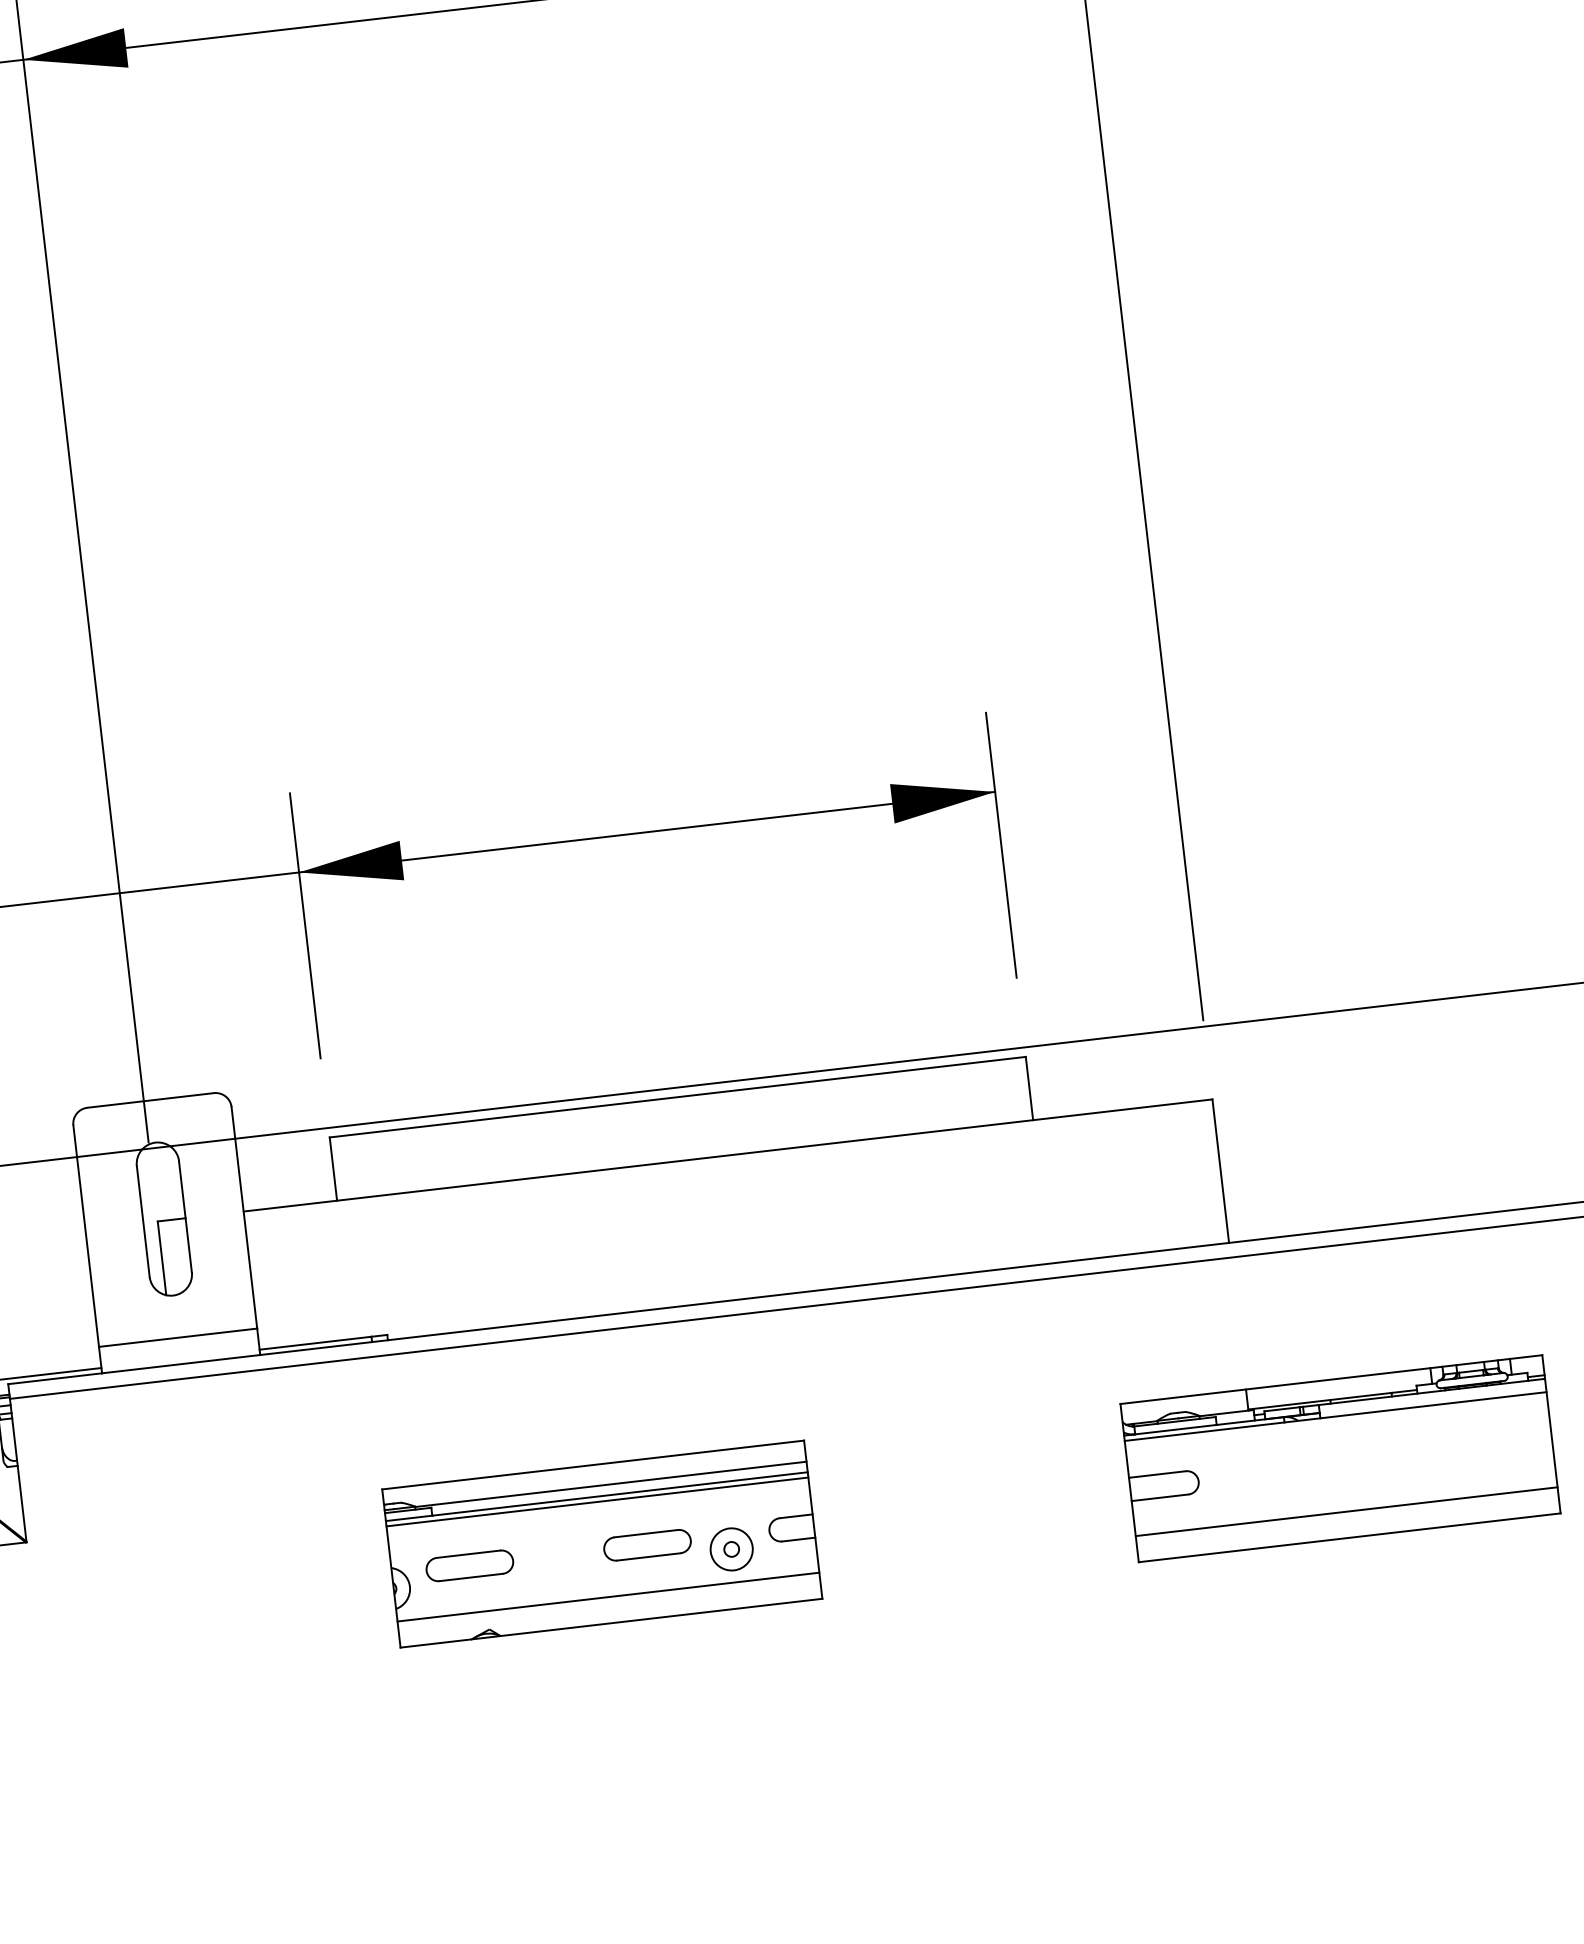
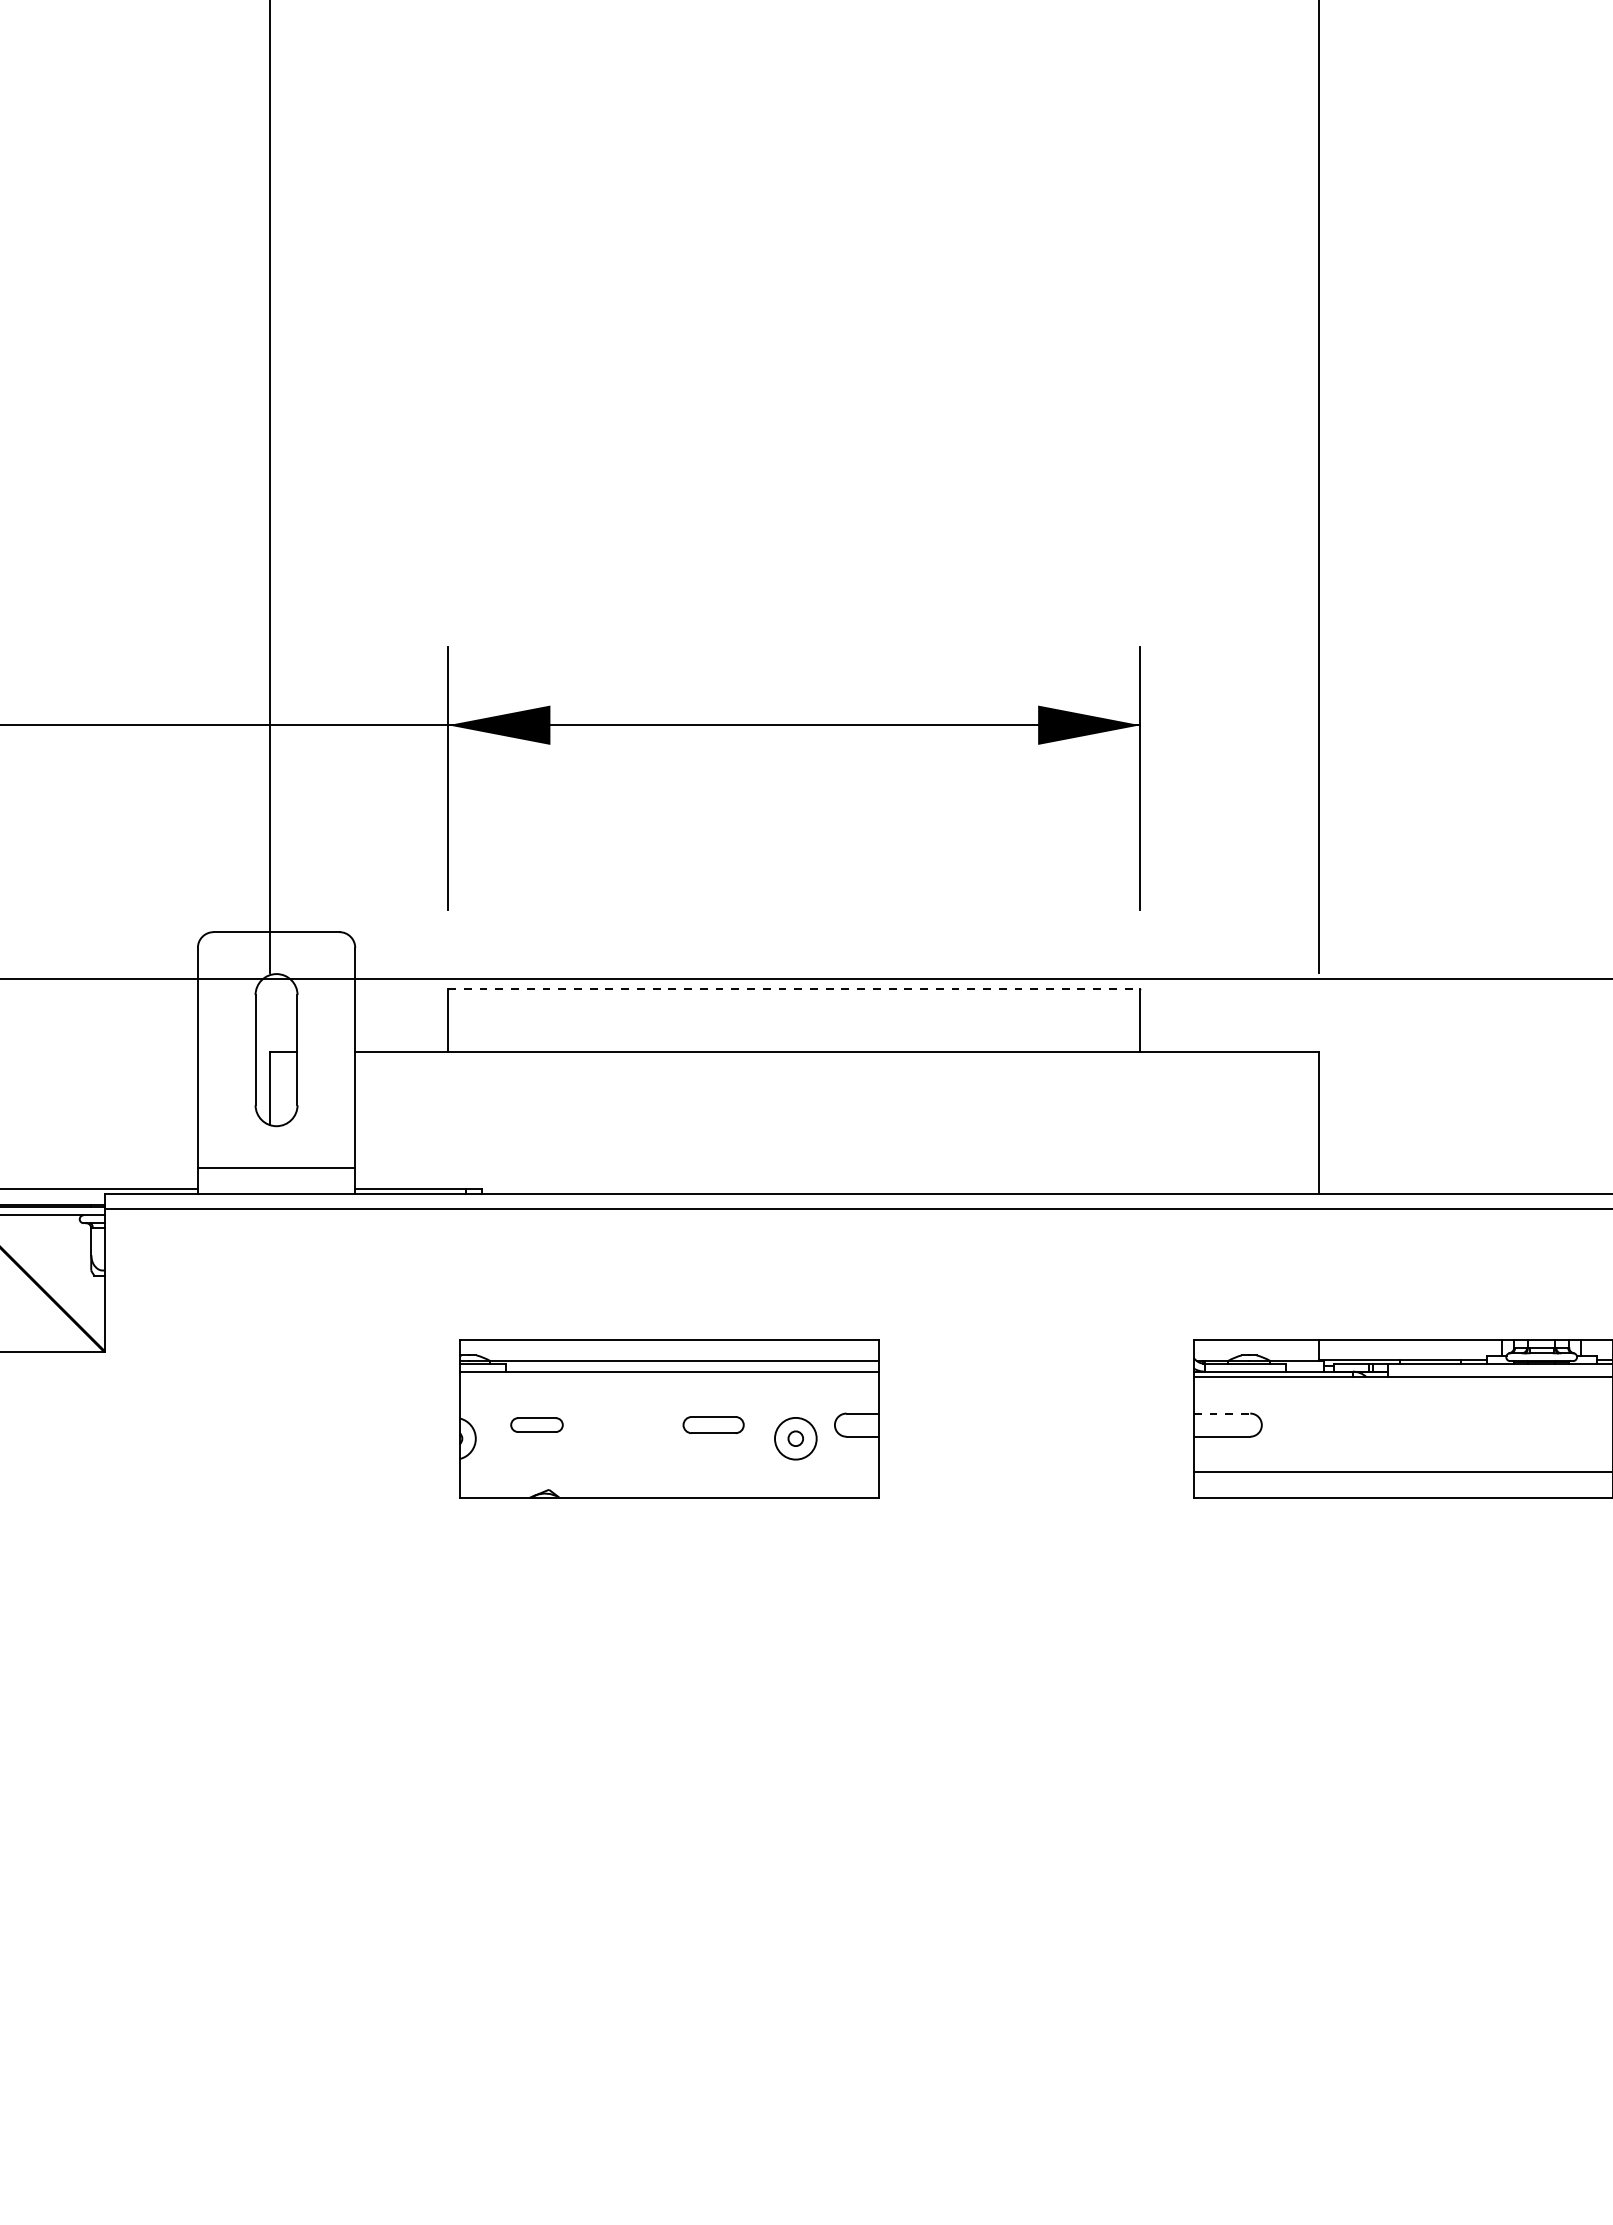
line: (677, 1096) -> (794, 988), solid -> dashed
line: (1157, 1474) -> (1222, 1413), solid -> dashed
line: (597, 1501) -> (669, 1376), removed
part: (647, 1544) -> (713, 1424), size x0.7
part: (469, 1565) -> (536, 1424), size x0.6
line: (608, 1597) -> (669, 1471), removed

